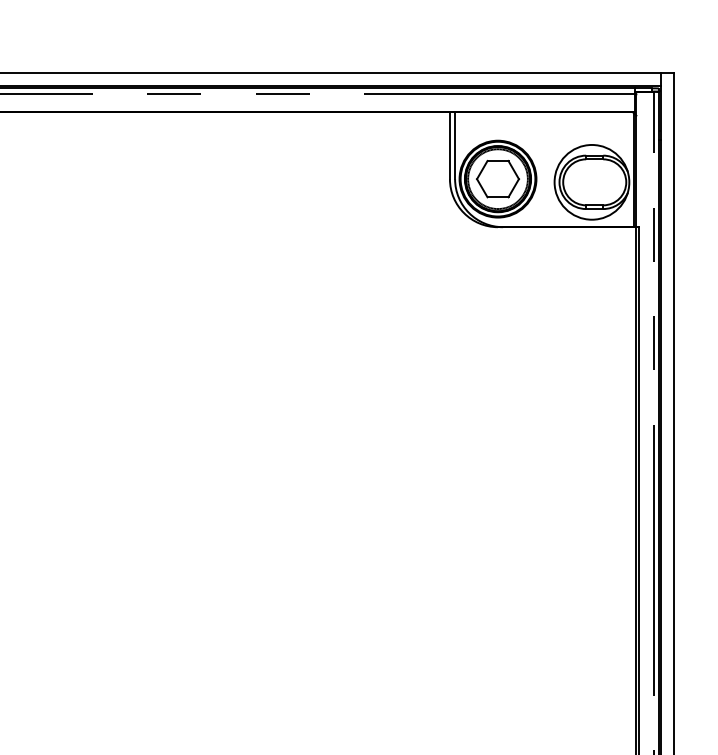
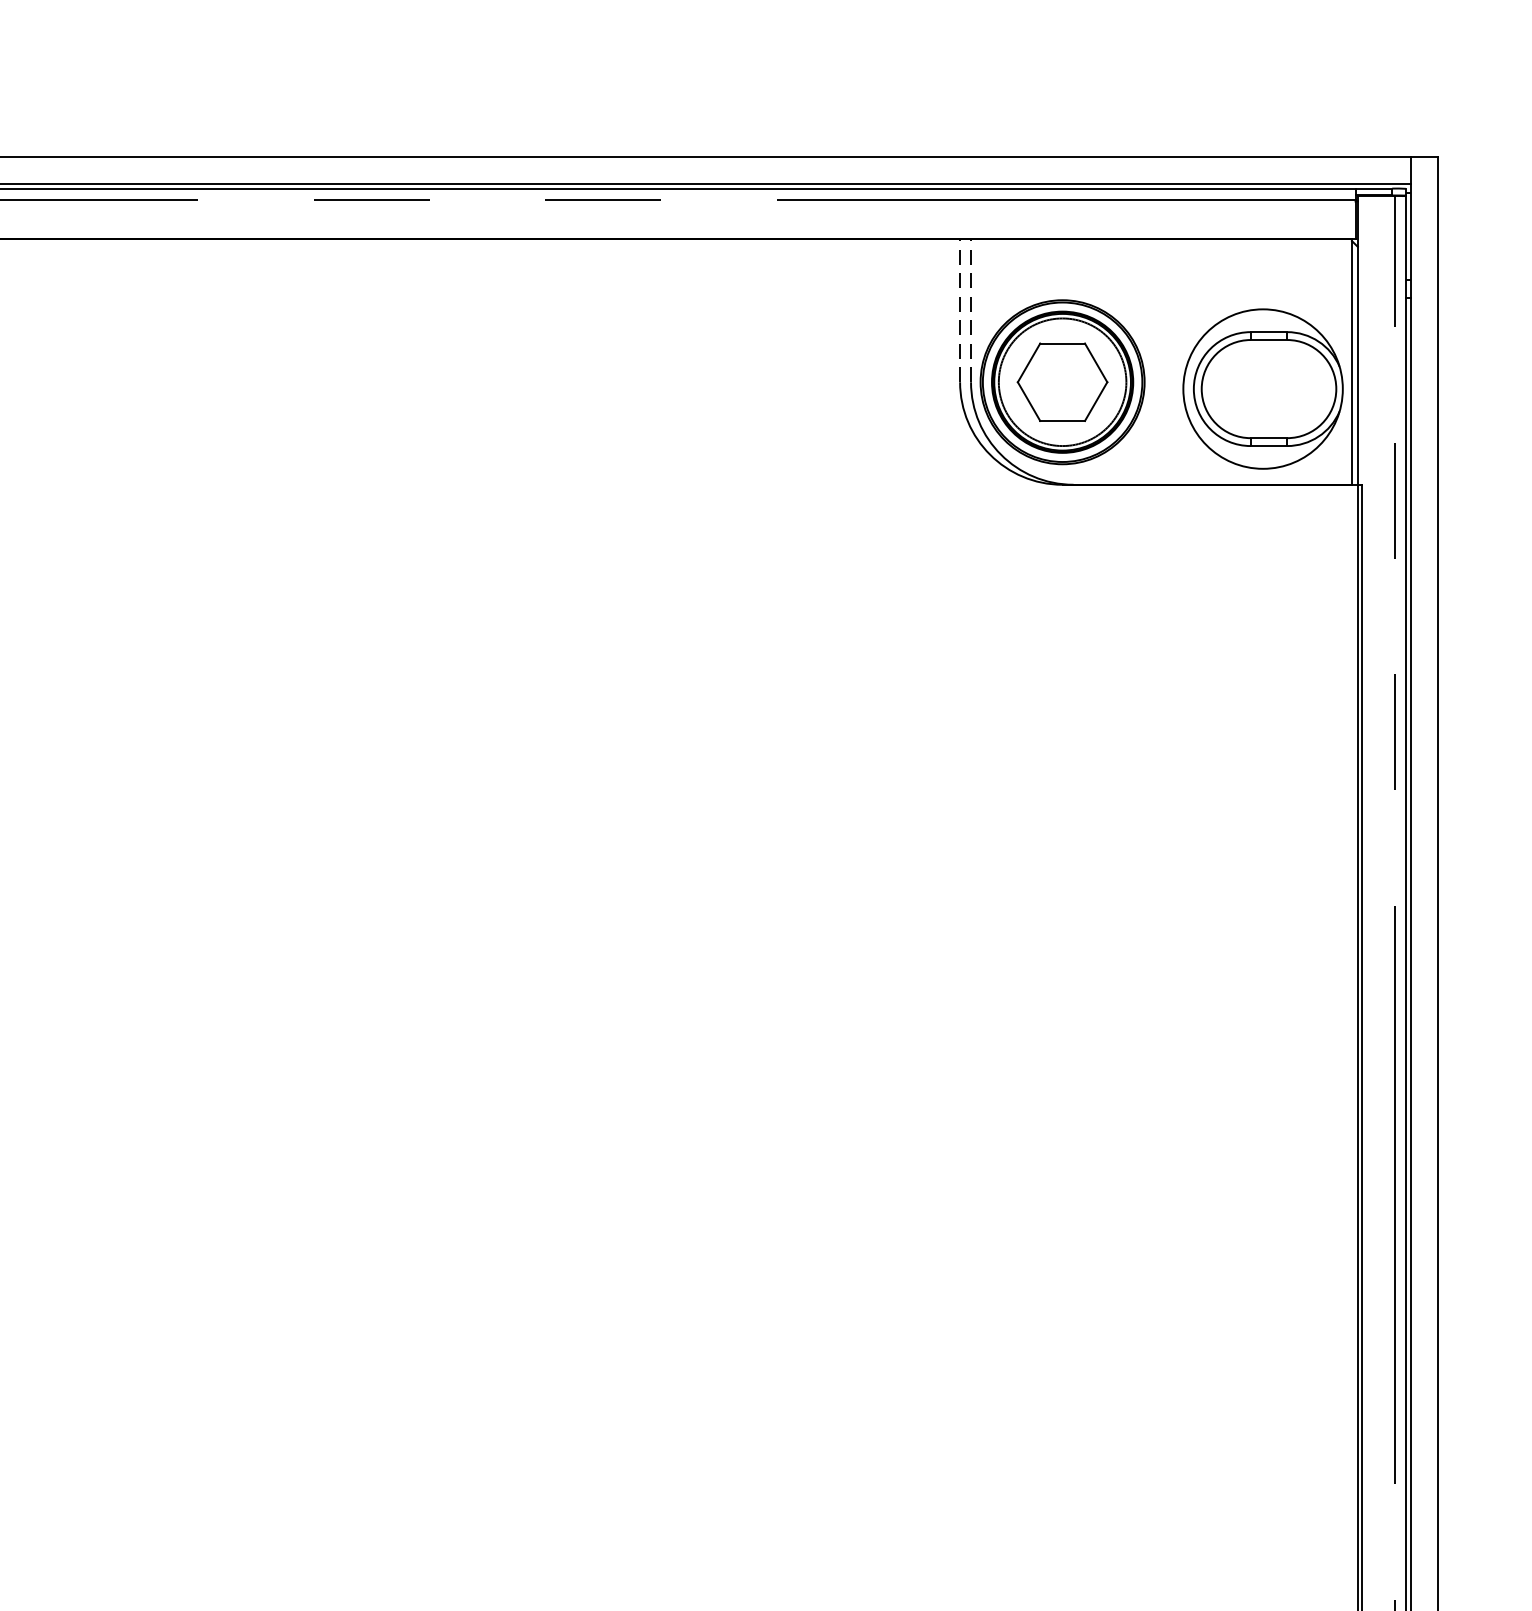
line: (449, 145) -> (959, 310), solid -> dashed
line: (455, 145) -> (971, 310), solid -> dashed

